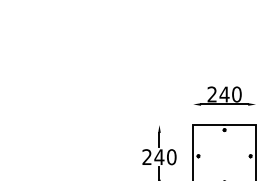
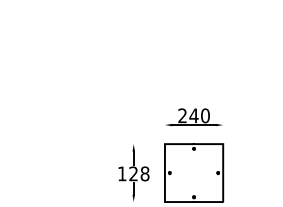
text: (159, 156) -> (133, 173), 240 -> 128

